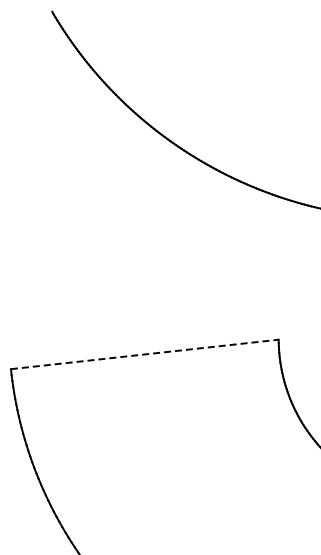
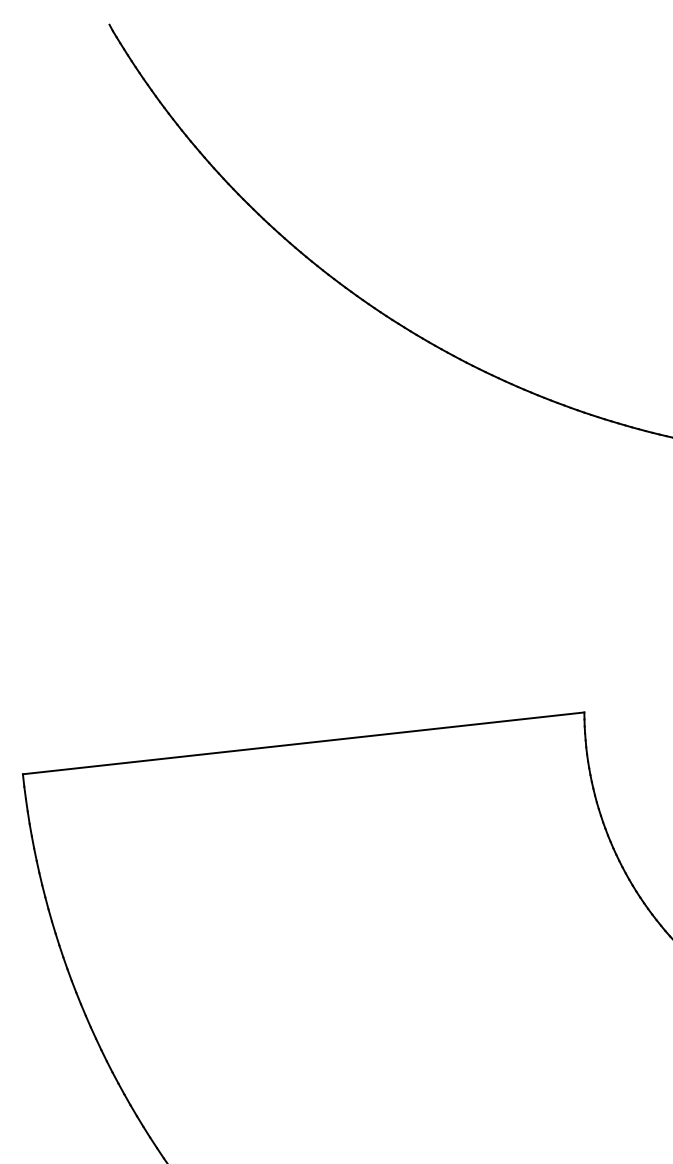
line: (144, 354) -> (302, 743), dashed -> solid

